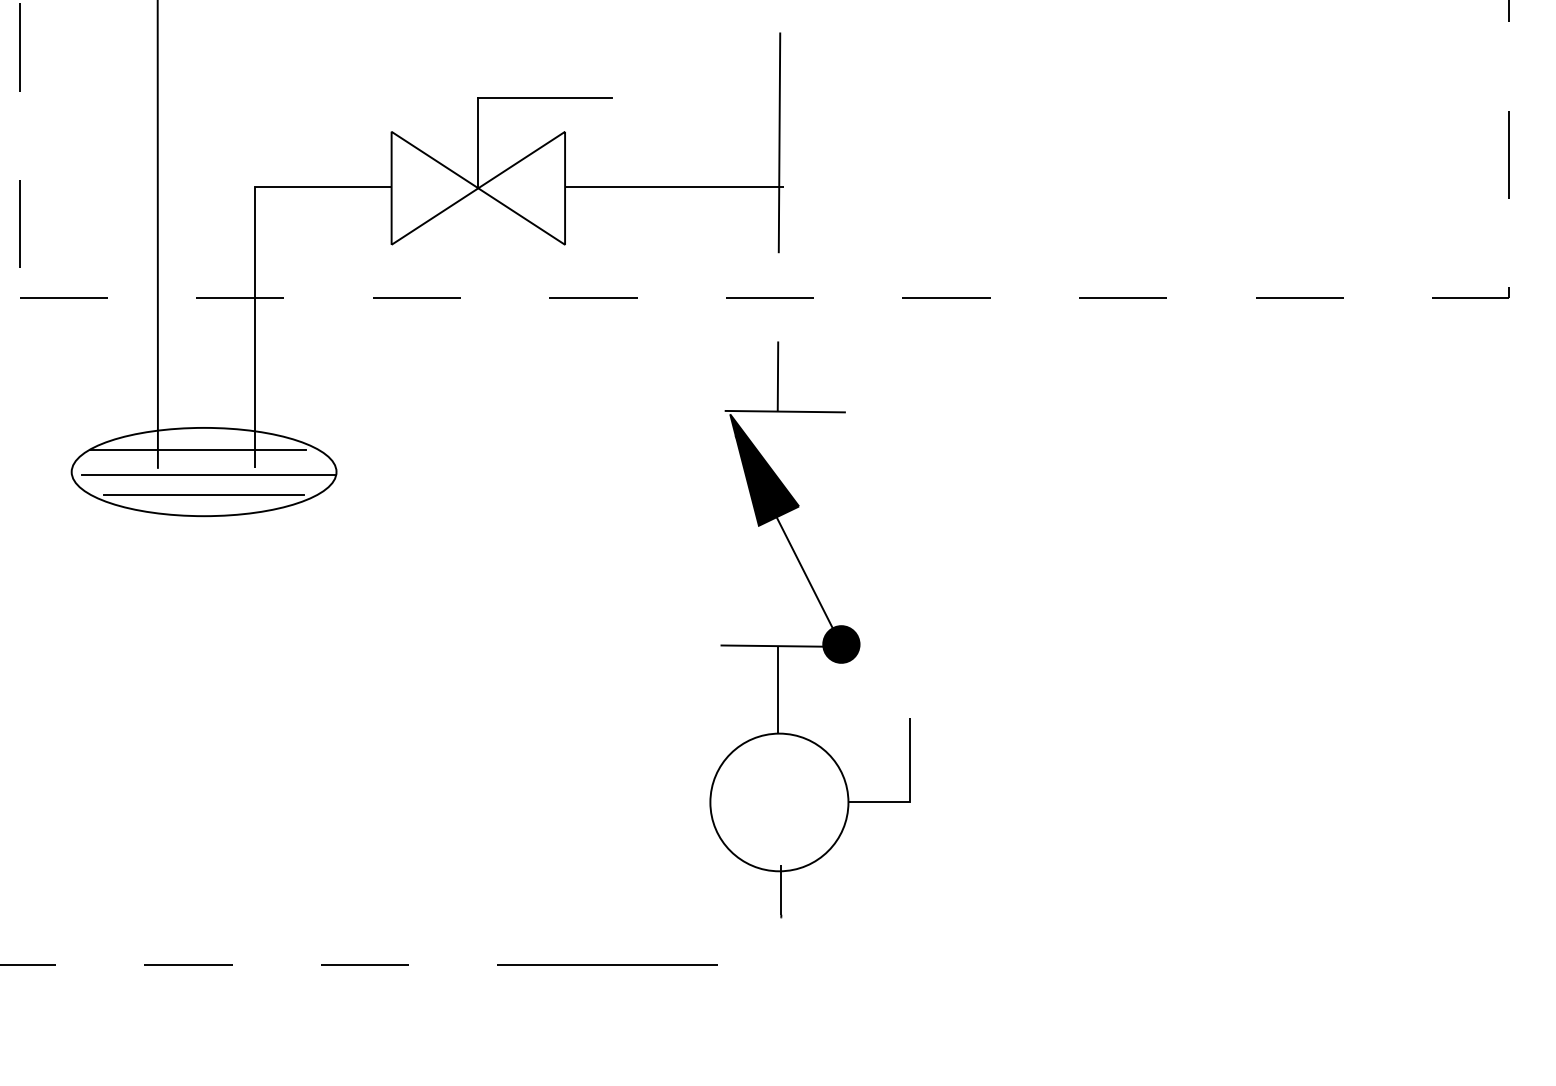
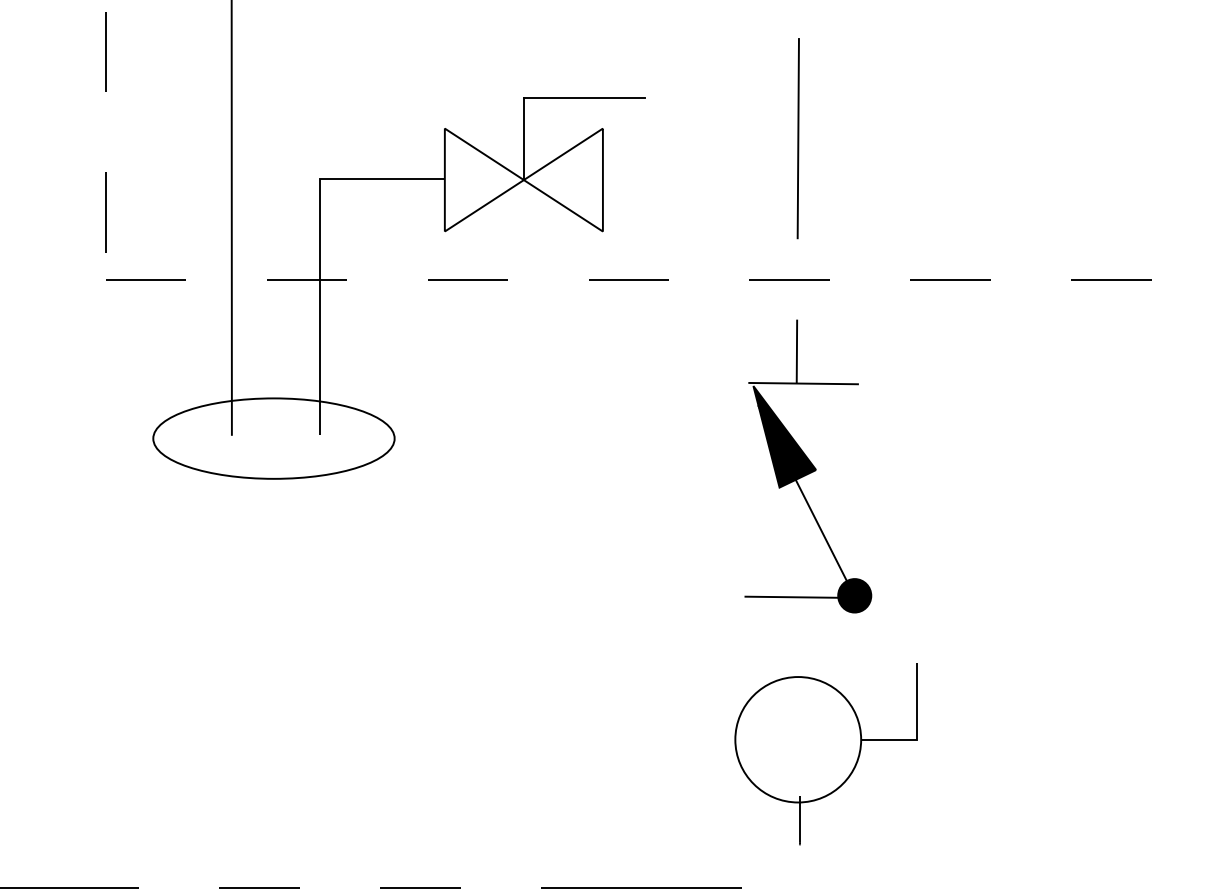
line: (674, 187) -> (702, 179), removed
line: (197, 449) -> (267, 418), removed
line: (208, 474) -> (277, 440), removed
line: (204, 495) -> (274, 460), removed
line: (777, 689) -> (796, 636), removed

